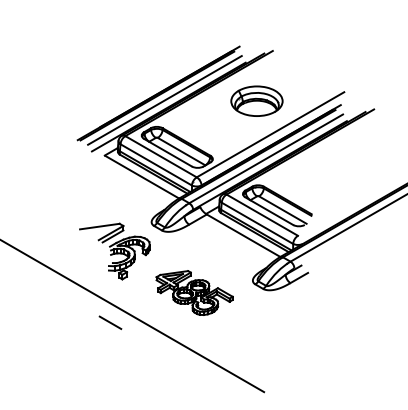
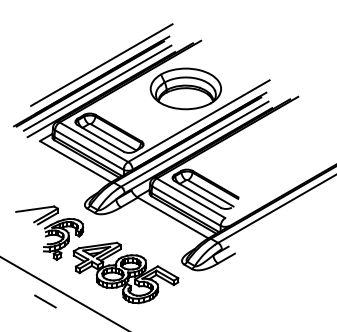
line: (169, 75) -> (102, 64), added
part: (256, 101) -> (185, 89), size x1.43
part: (194, 292) -> (126, 272), size x1.43

